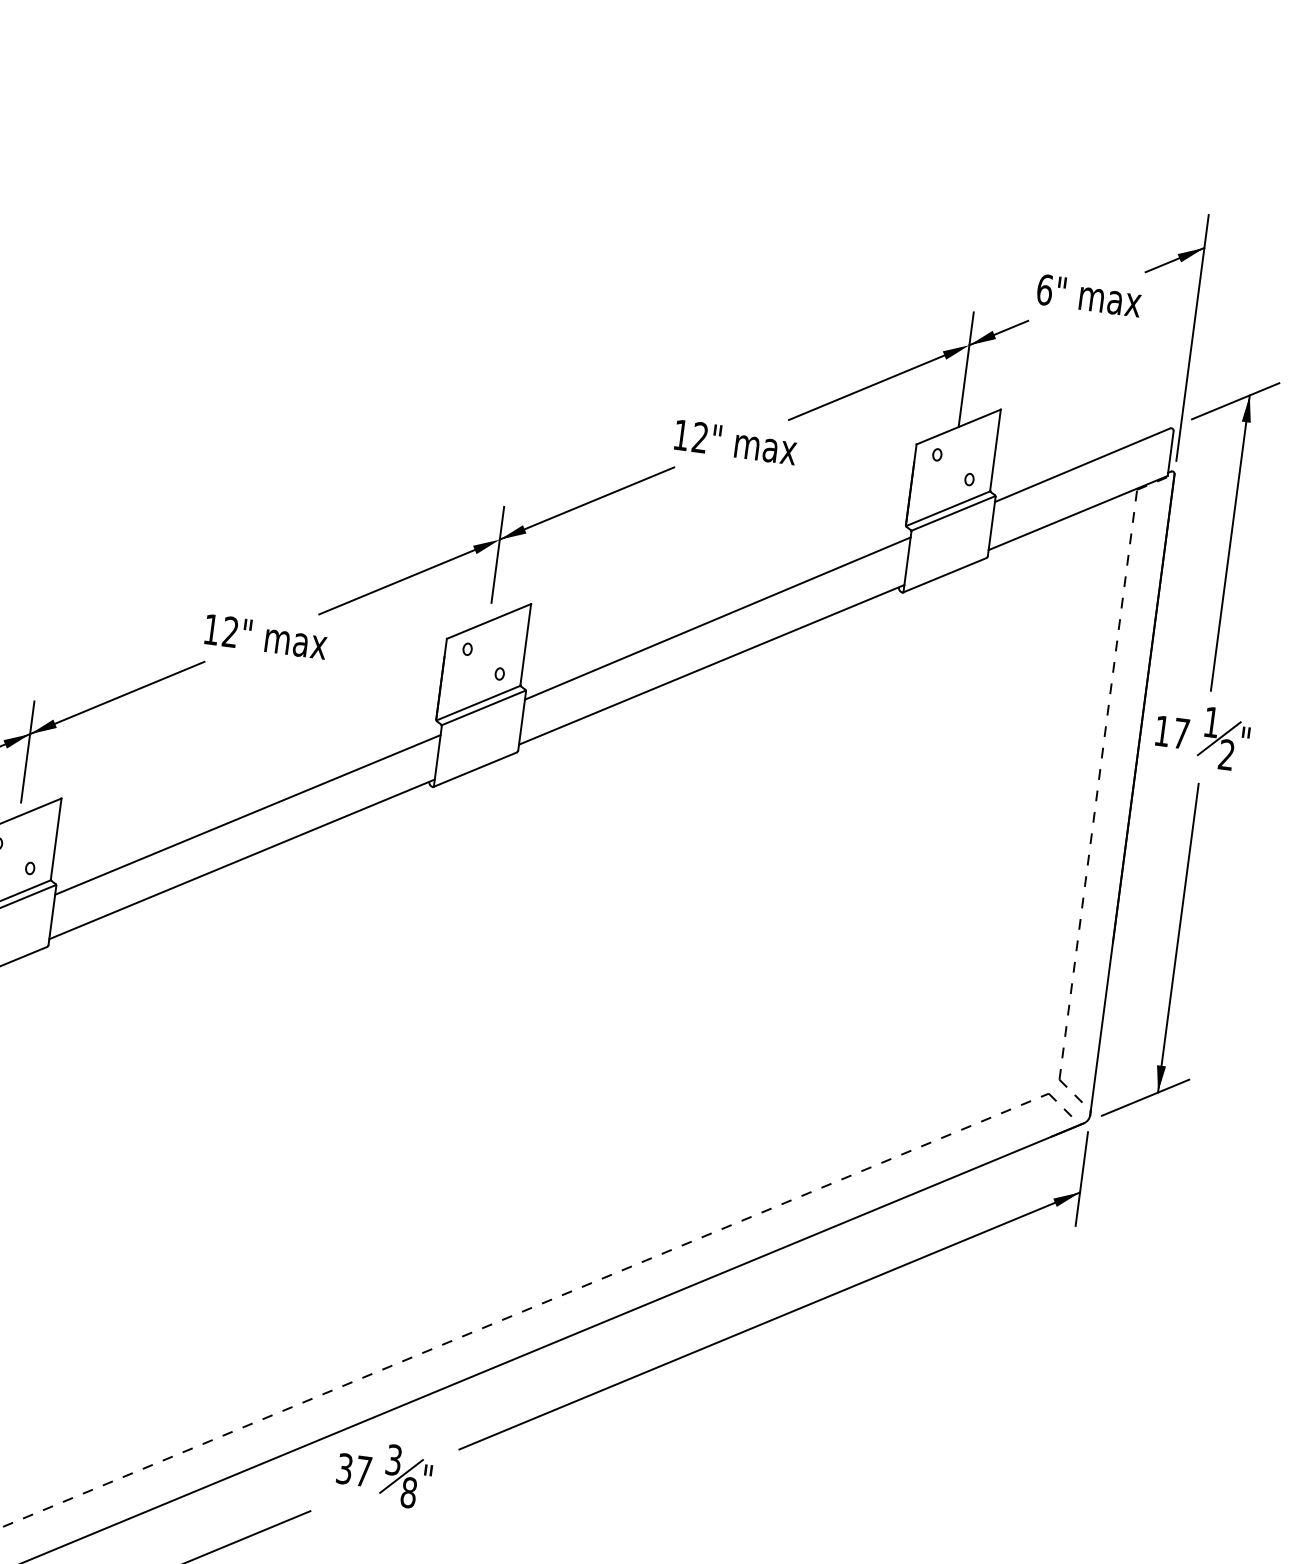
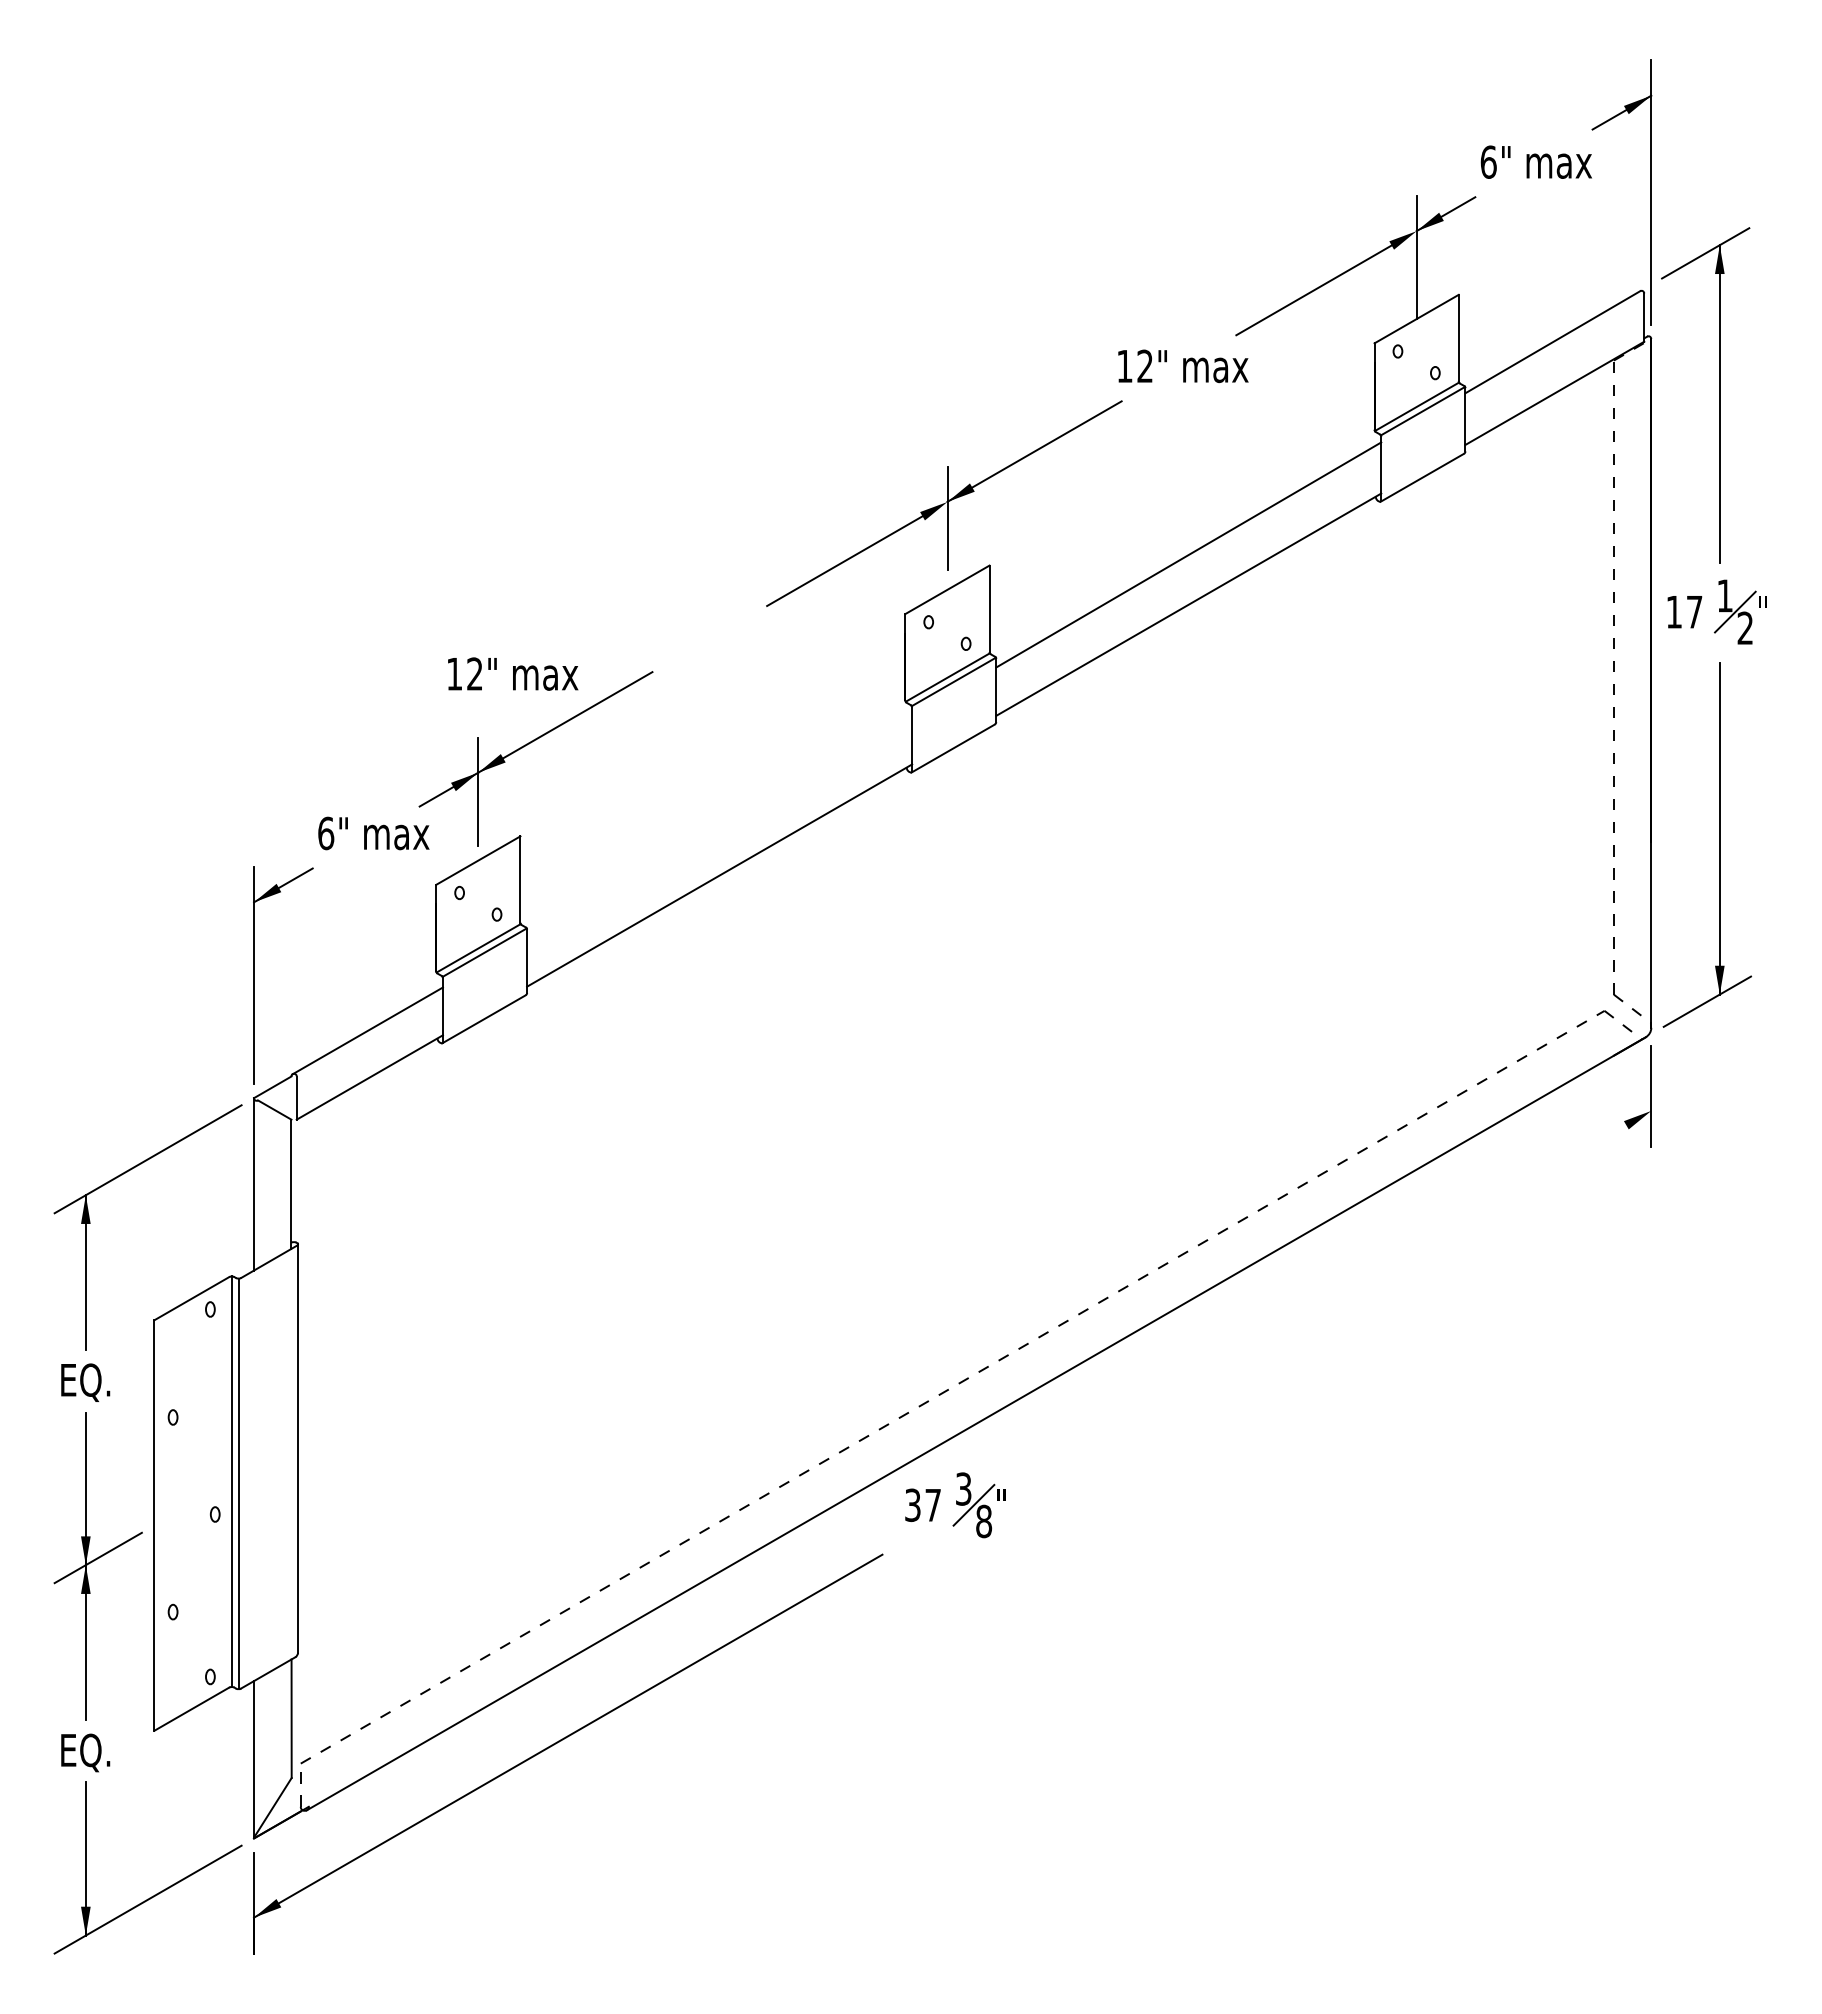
text: (266, 636) -> (513, 673), moved
line: (247, 814) -> (719, 827), removed
line: (769, 1320) -> (1341, 1289), removed

